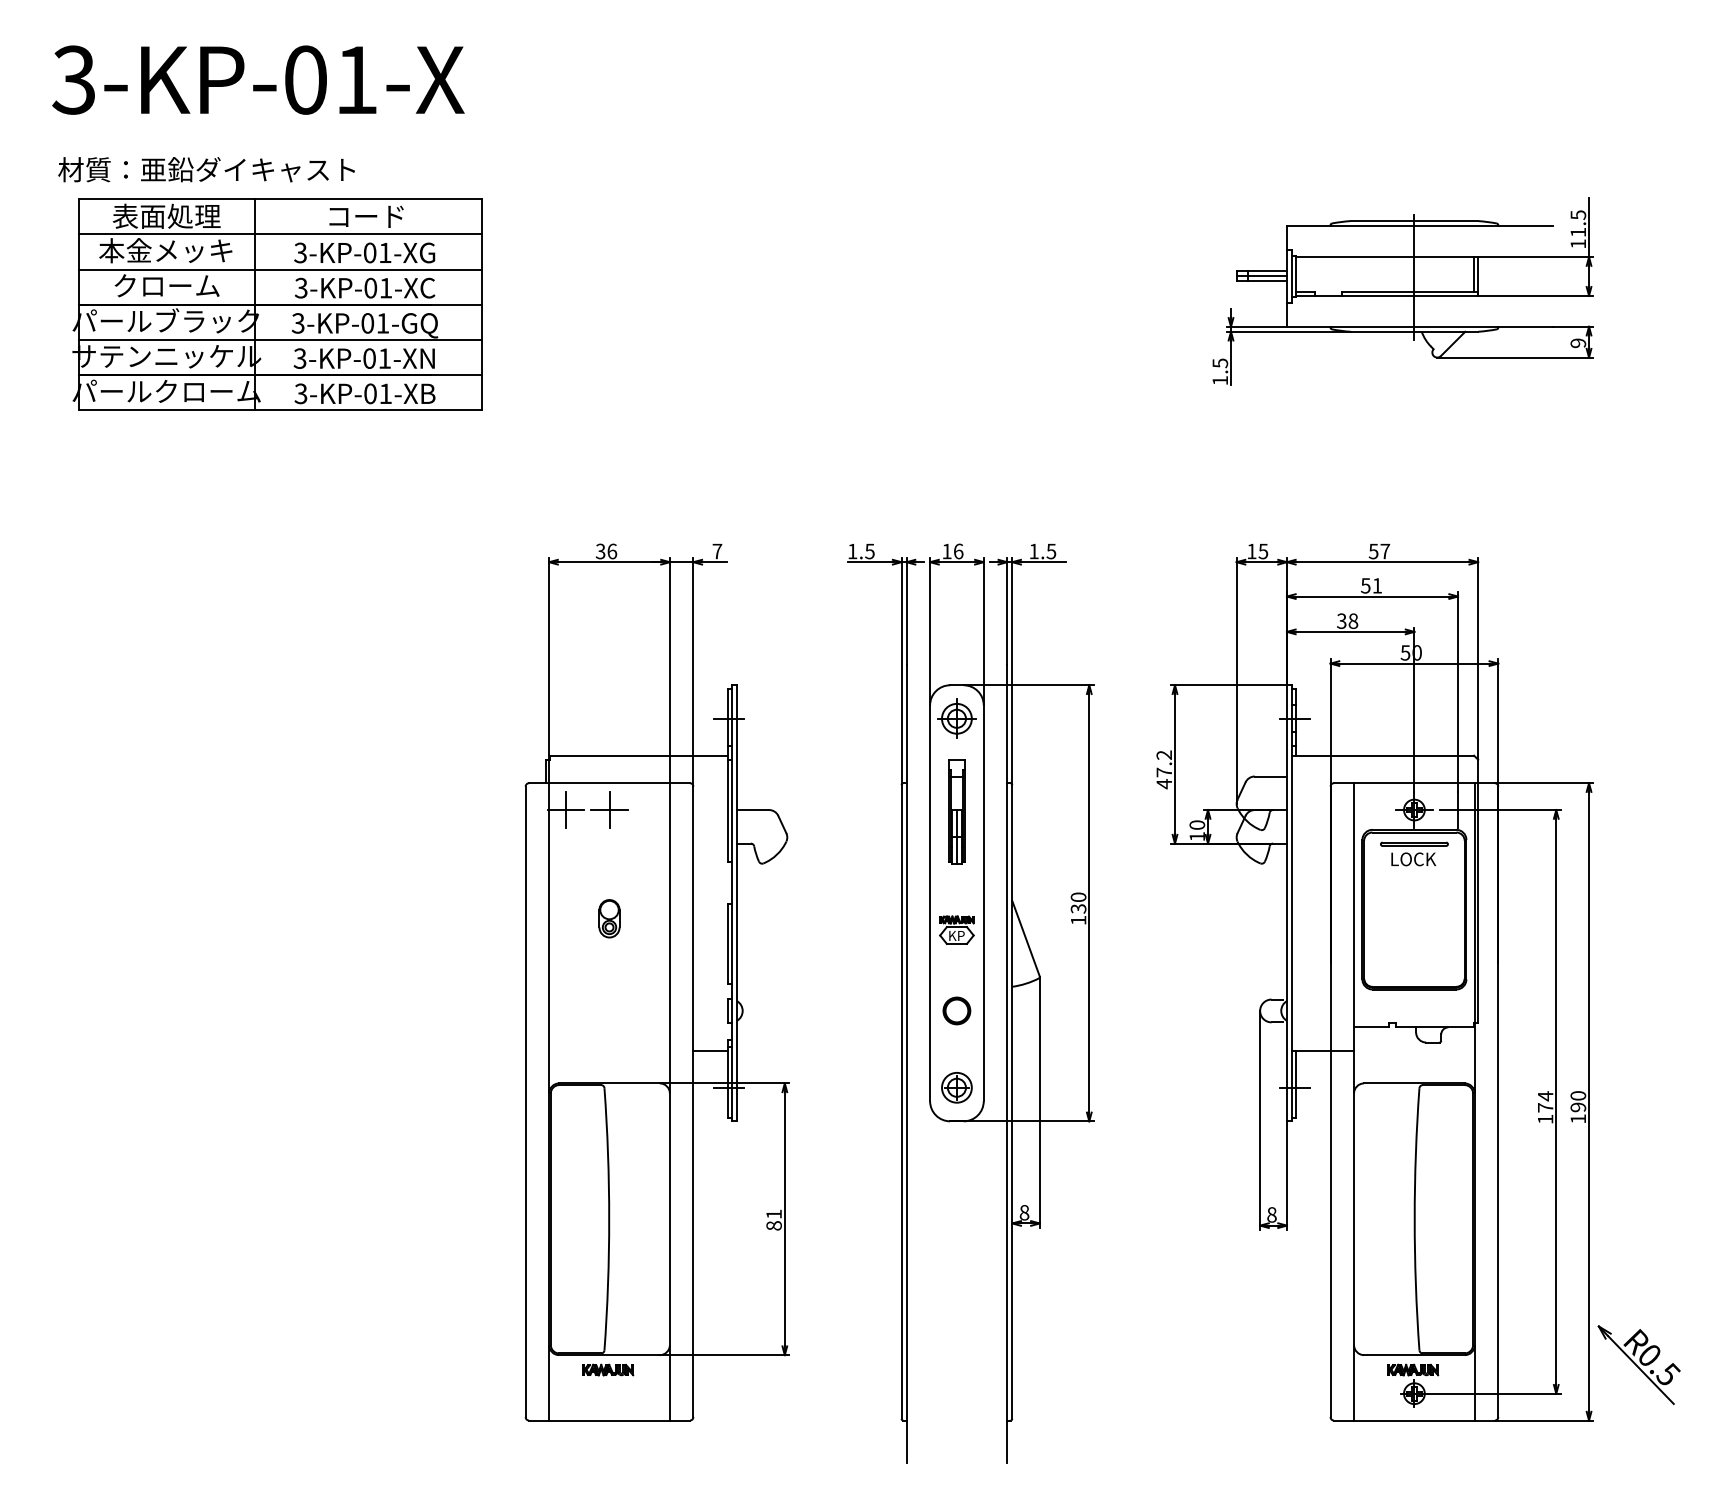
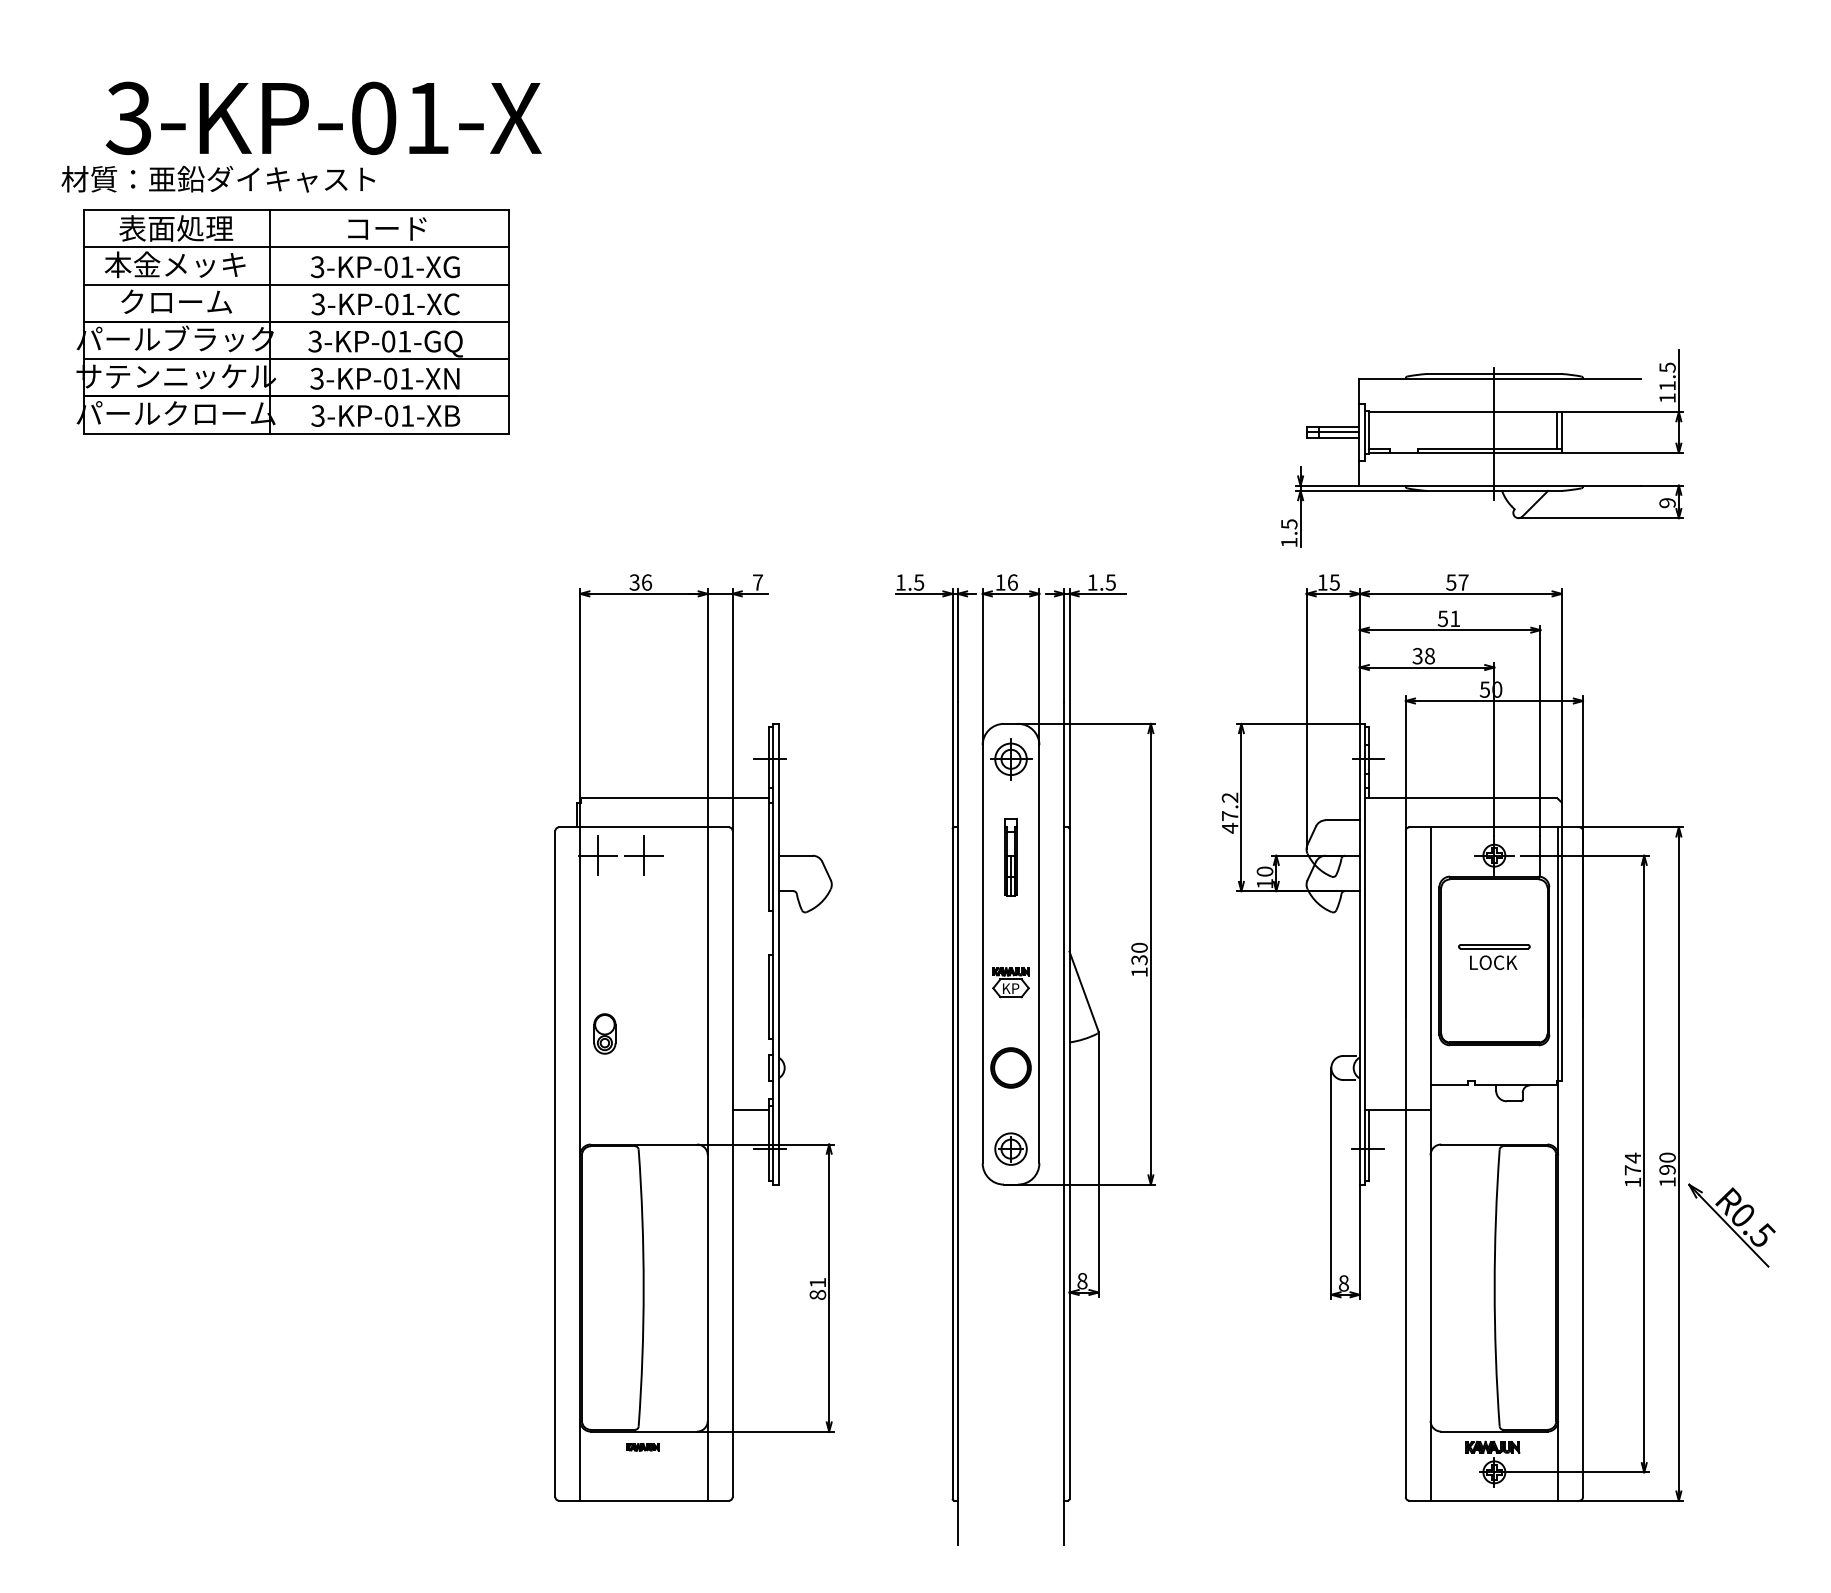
text: (258, 79) -> (323, 117), moved
part: (1402, 291) -> (1481, 448), moved
part: (956, 811) -> (1010, 857), size x0.7
part: (1414, 853) -> (1494, 956), moved
part: (609, 918) -> (604, 1033), moved
part: (956, 1010) -> (1010, 1067), size x1.4
part: (1638, 1364) -> (1731, 1224), moved
part: (608, 1369) -> (642, 1446), size x0.6

